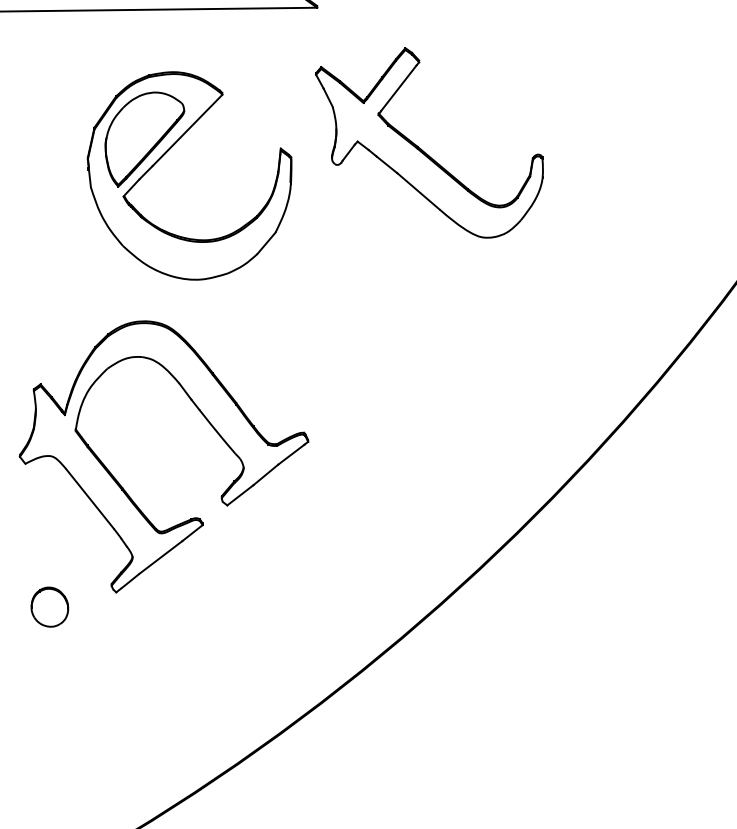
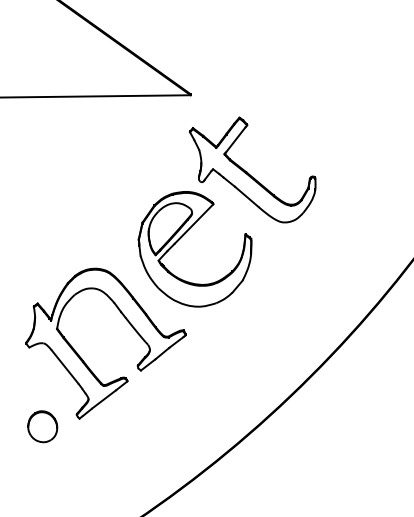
part: (166, 154) -> (182, 237), moved
part: (49, 606) -> (42, 426), size x1.43

